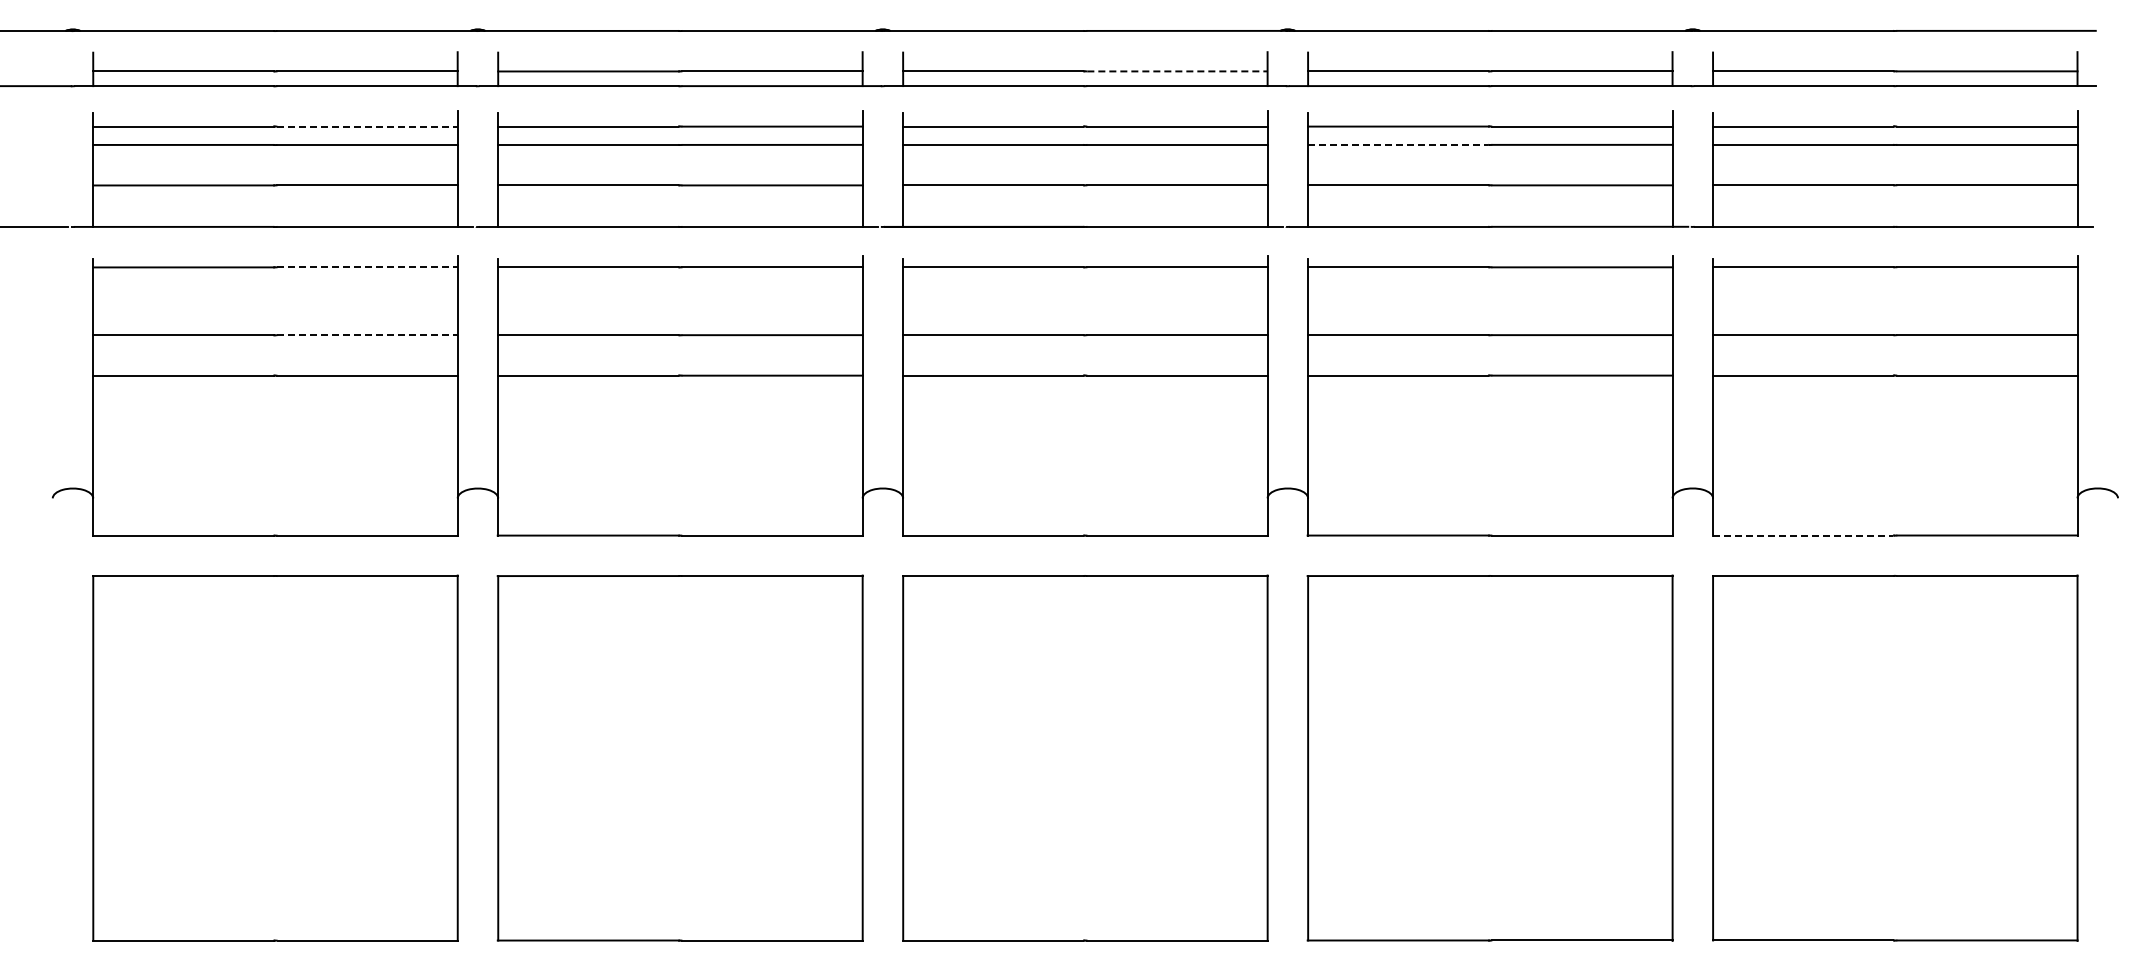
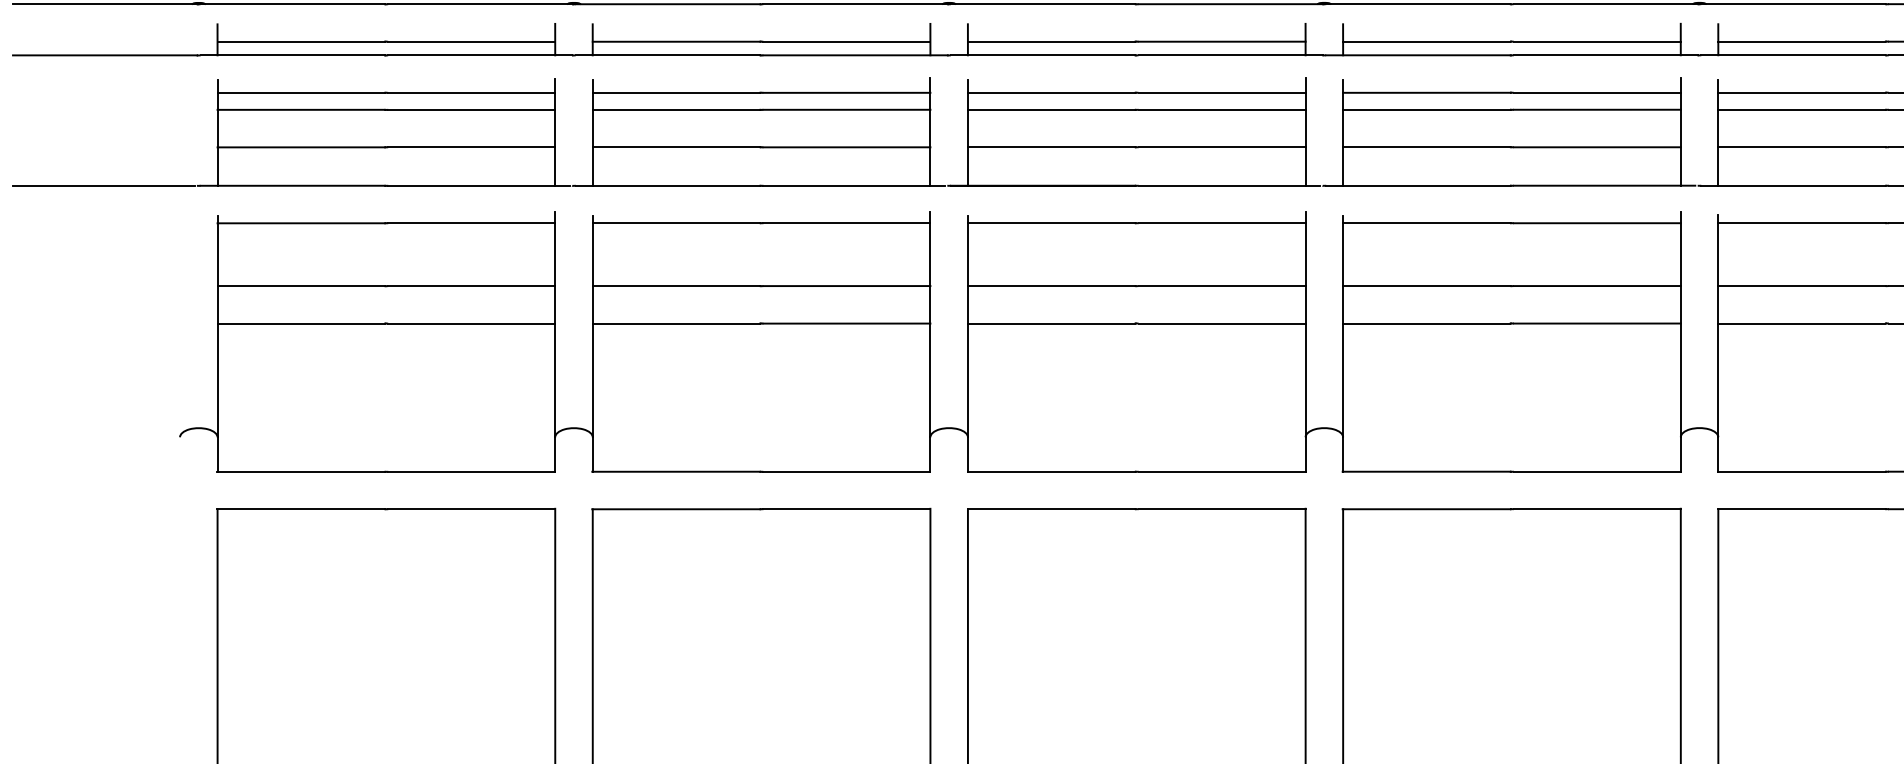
line: (1177, 71) -> (1222, 41), dashed -> solid
line: (368, 126) -> (472, 92), dashed -> solid
line: (1398, 144) -> (1426, 109), dashed -> solid
line: (368, 267) -> (472, 223), dashed -> solid
line: (368, 335) -> (472, 286), dashed -> solid
line: (1803, 535) -> (1802, 471), dashed -> solid

